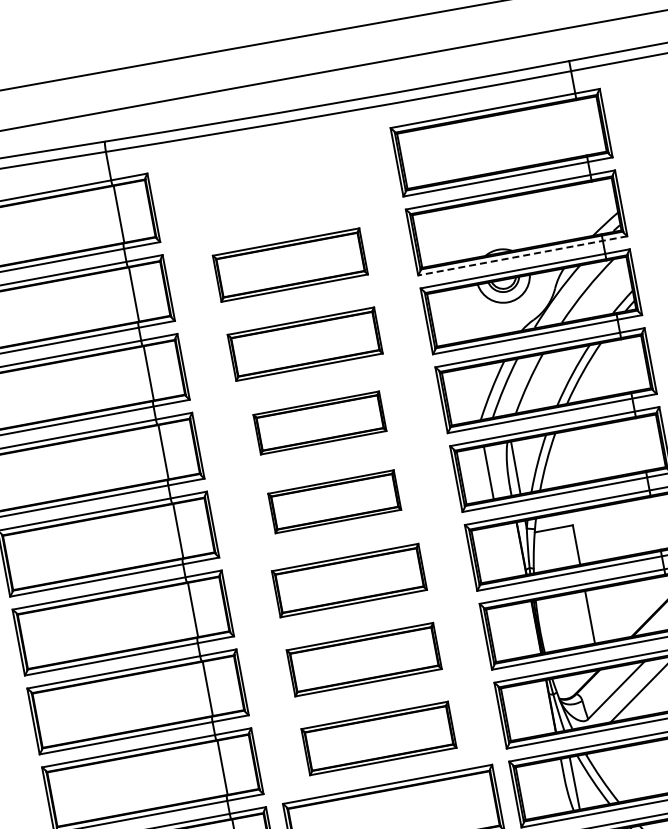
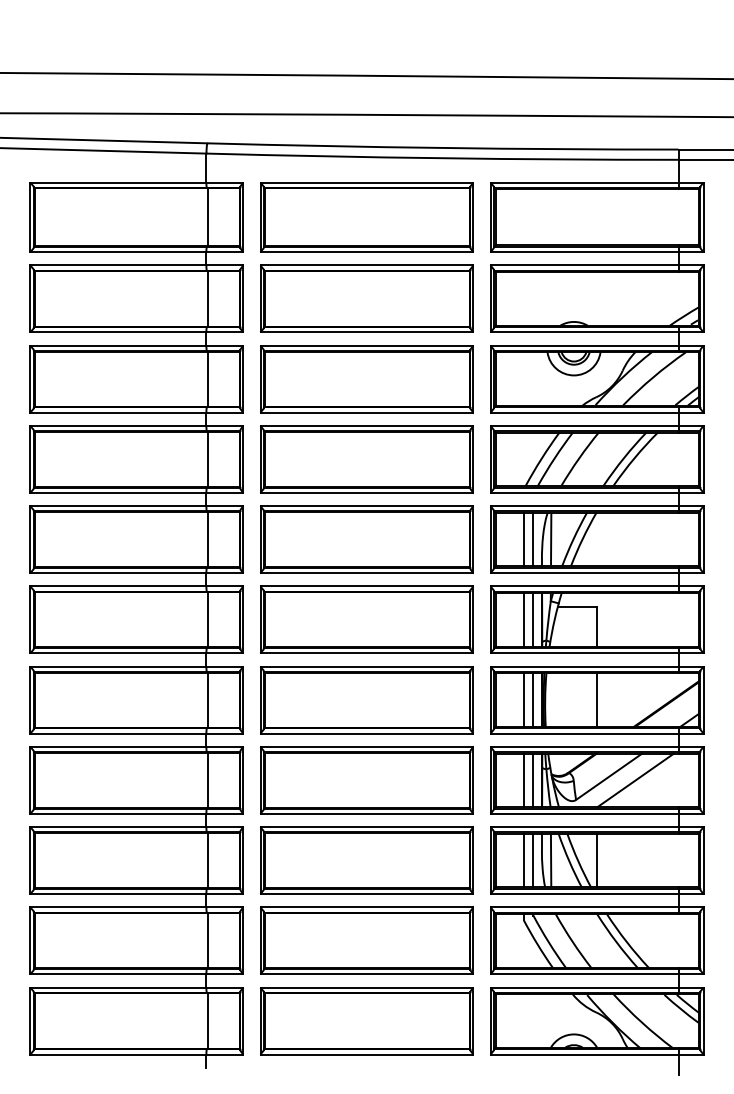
part: (275, 185) -> (366, 217), added
line: (522, 256) -> (596, 332), dashed -> solid
part: (289, 264) -> (366, 298), size x1.43
part: (304, 344) -> (366, 379), size x1.43
part: (319, 423) -> (366, 459), size x1.67
line: (498, 471) -> (533, 539), added
part: (334, 501) -> (366, 539), size x1.67
line: (513, 549) -> (533, 619), added
line: (503, 551) -> (523, 619), added
part: (348, 580) -> (366, 619), size x1.43
line: (527, 628) -> (533, 699), added
line: (518, 630) -> (523, 699), added
part: (363, 660) -> (366, 700), size x1.43
line: (542, 707) -> (533, 780), added
line: (532, 709) -> (523, 780), added
part: (378, 738) -> (366, 780), size x1.43
line: (619, 774) -> (596, 860), added
line: (557, 786) -> (533, 860), added
line: (547, 788) -> (523, 860), added

